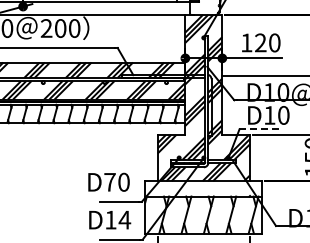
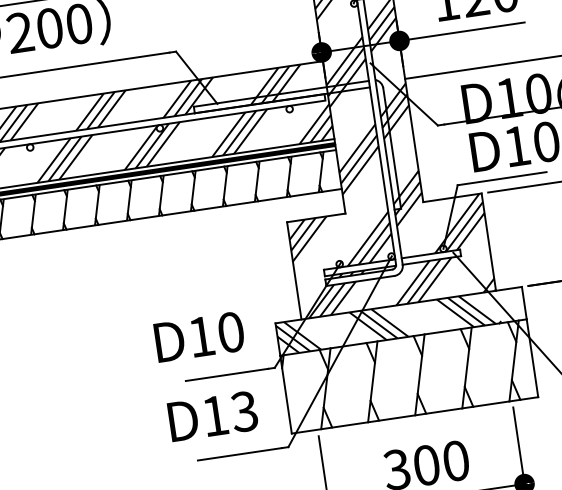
line: (261, 129) -> (504, 178), dashed -> solid
text: (109, 182) -> (200, 337), D70 -> D10
hatch: (196, 188) -> (385, 322), added
text: (124, 219) -> (243, 410), D14 -> D13

